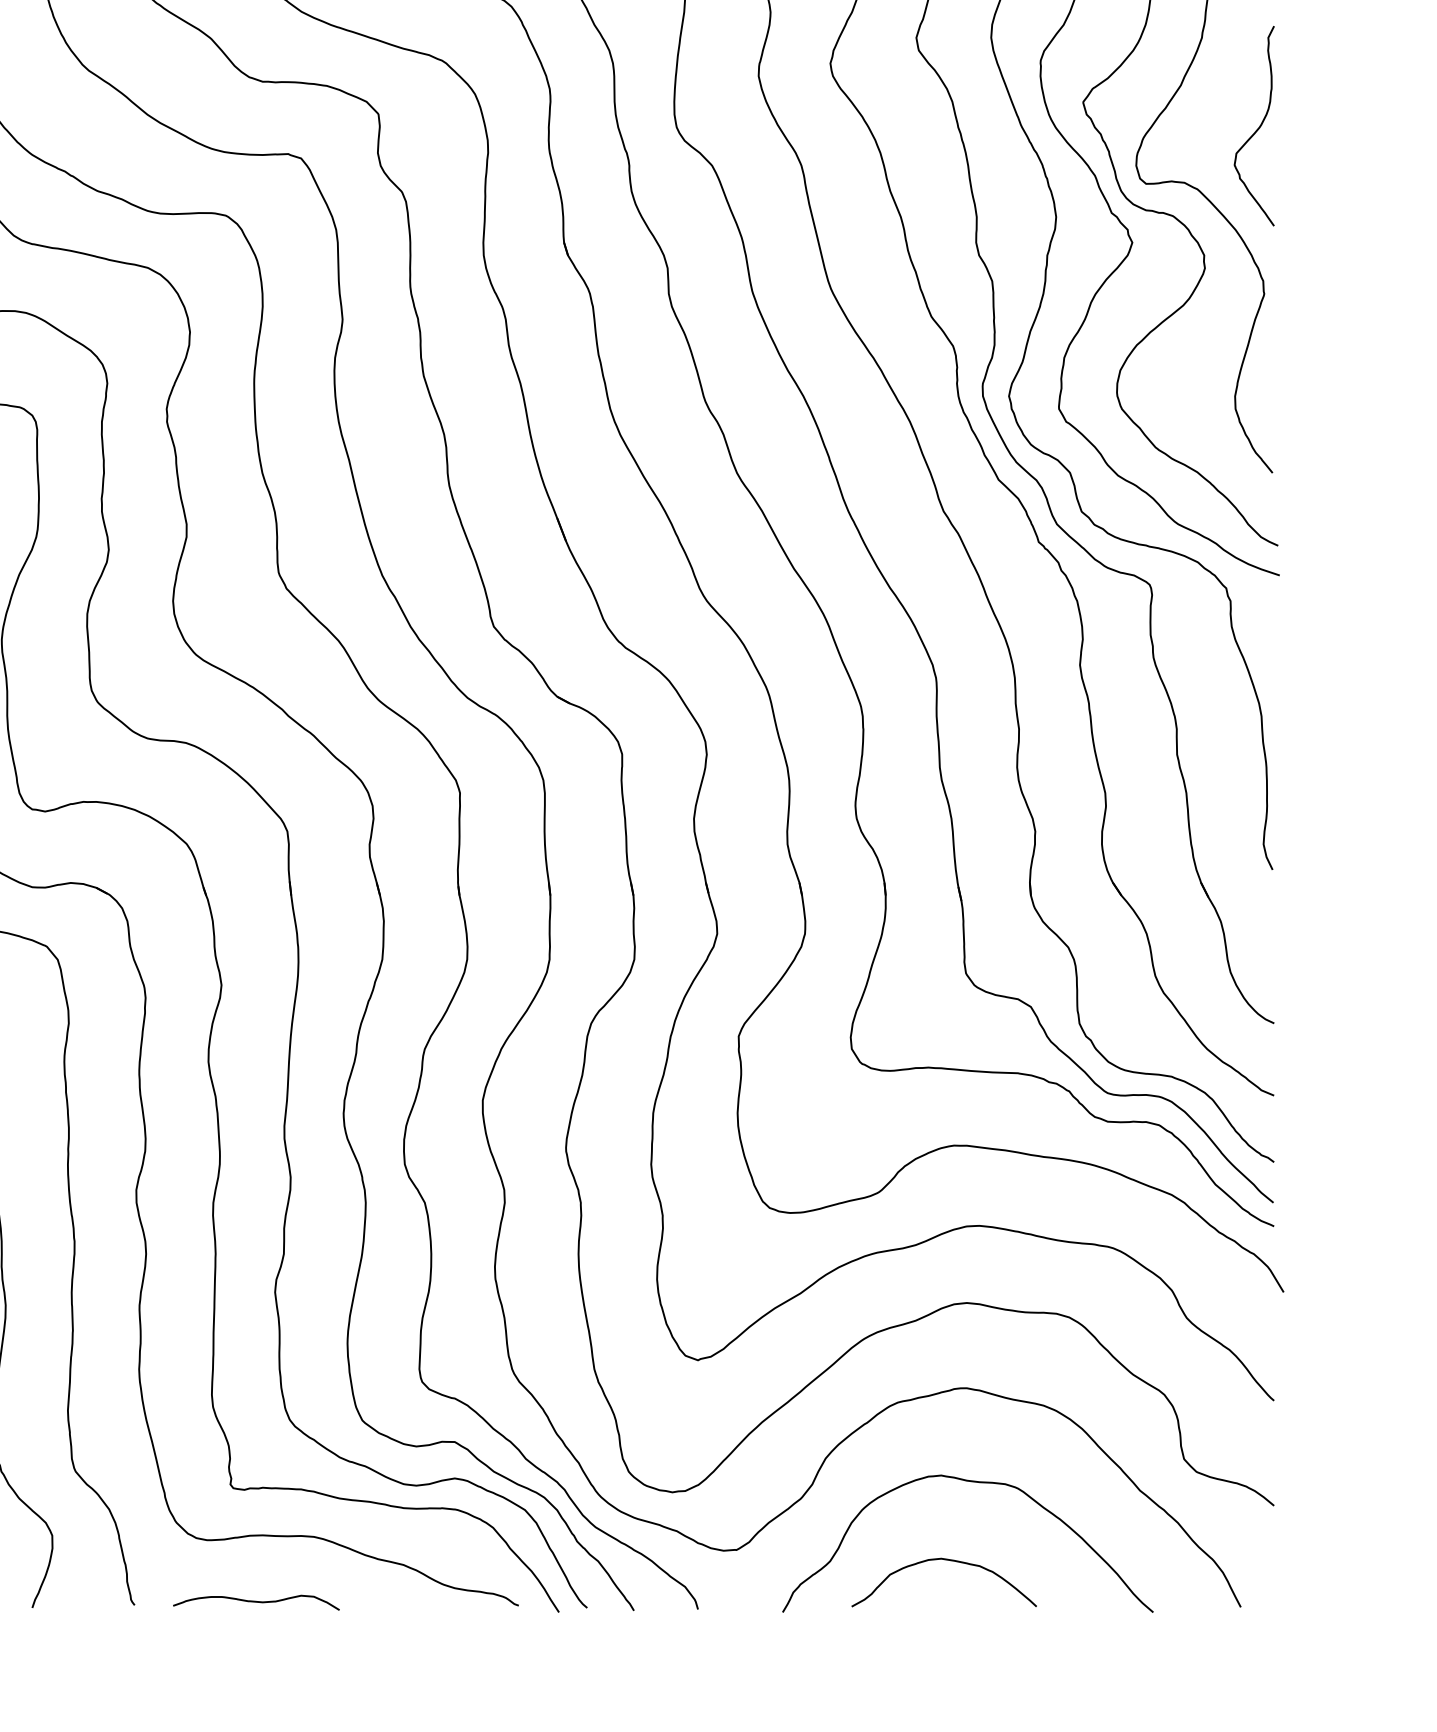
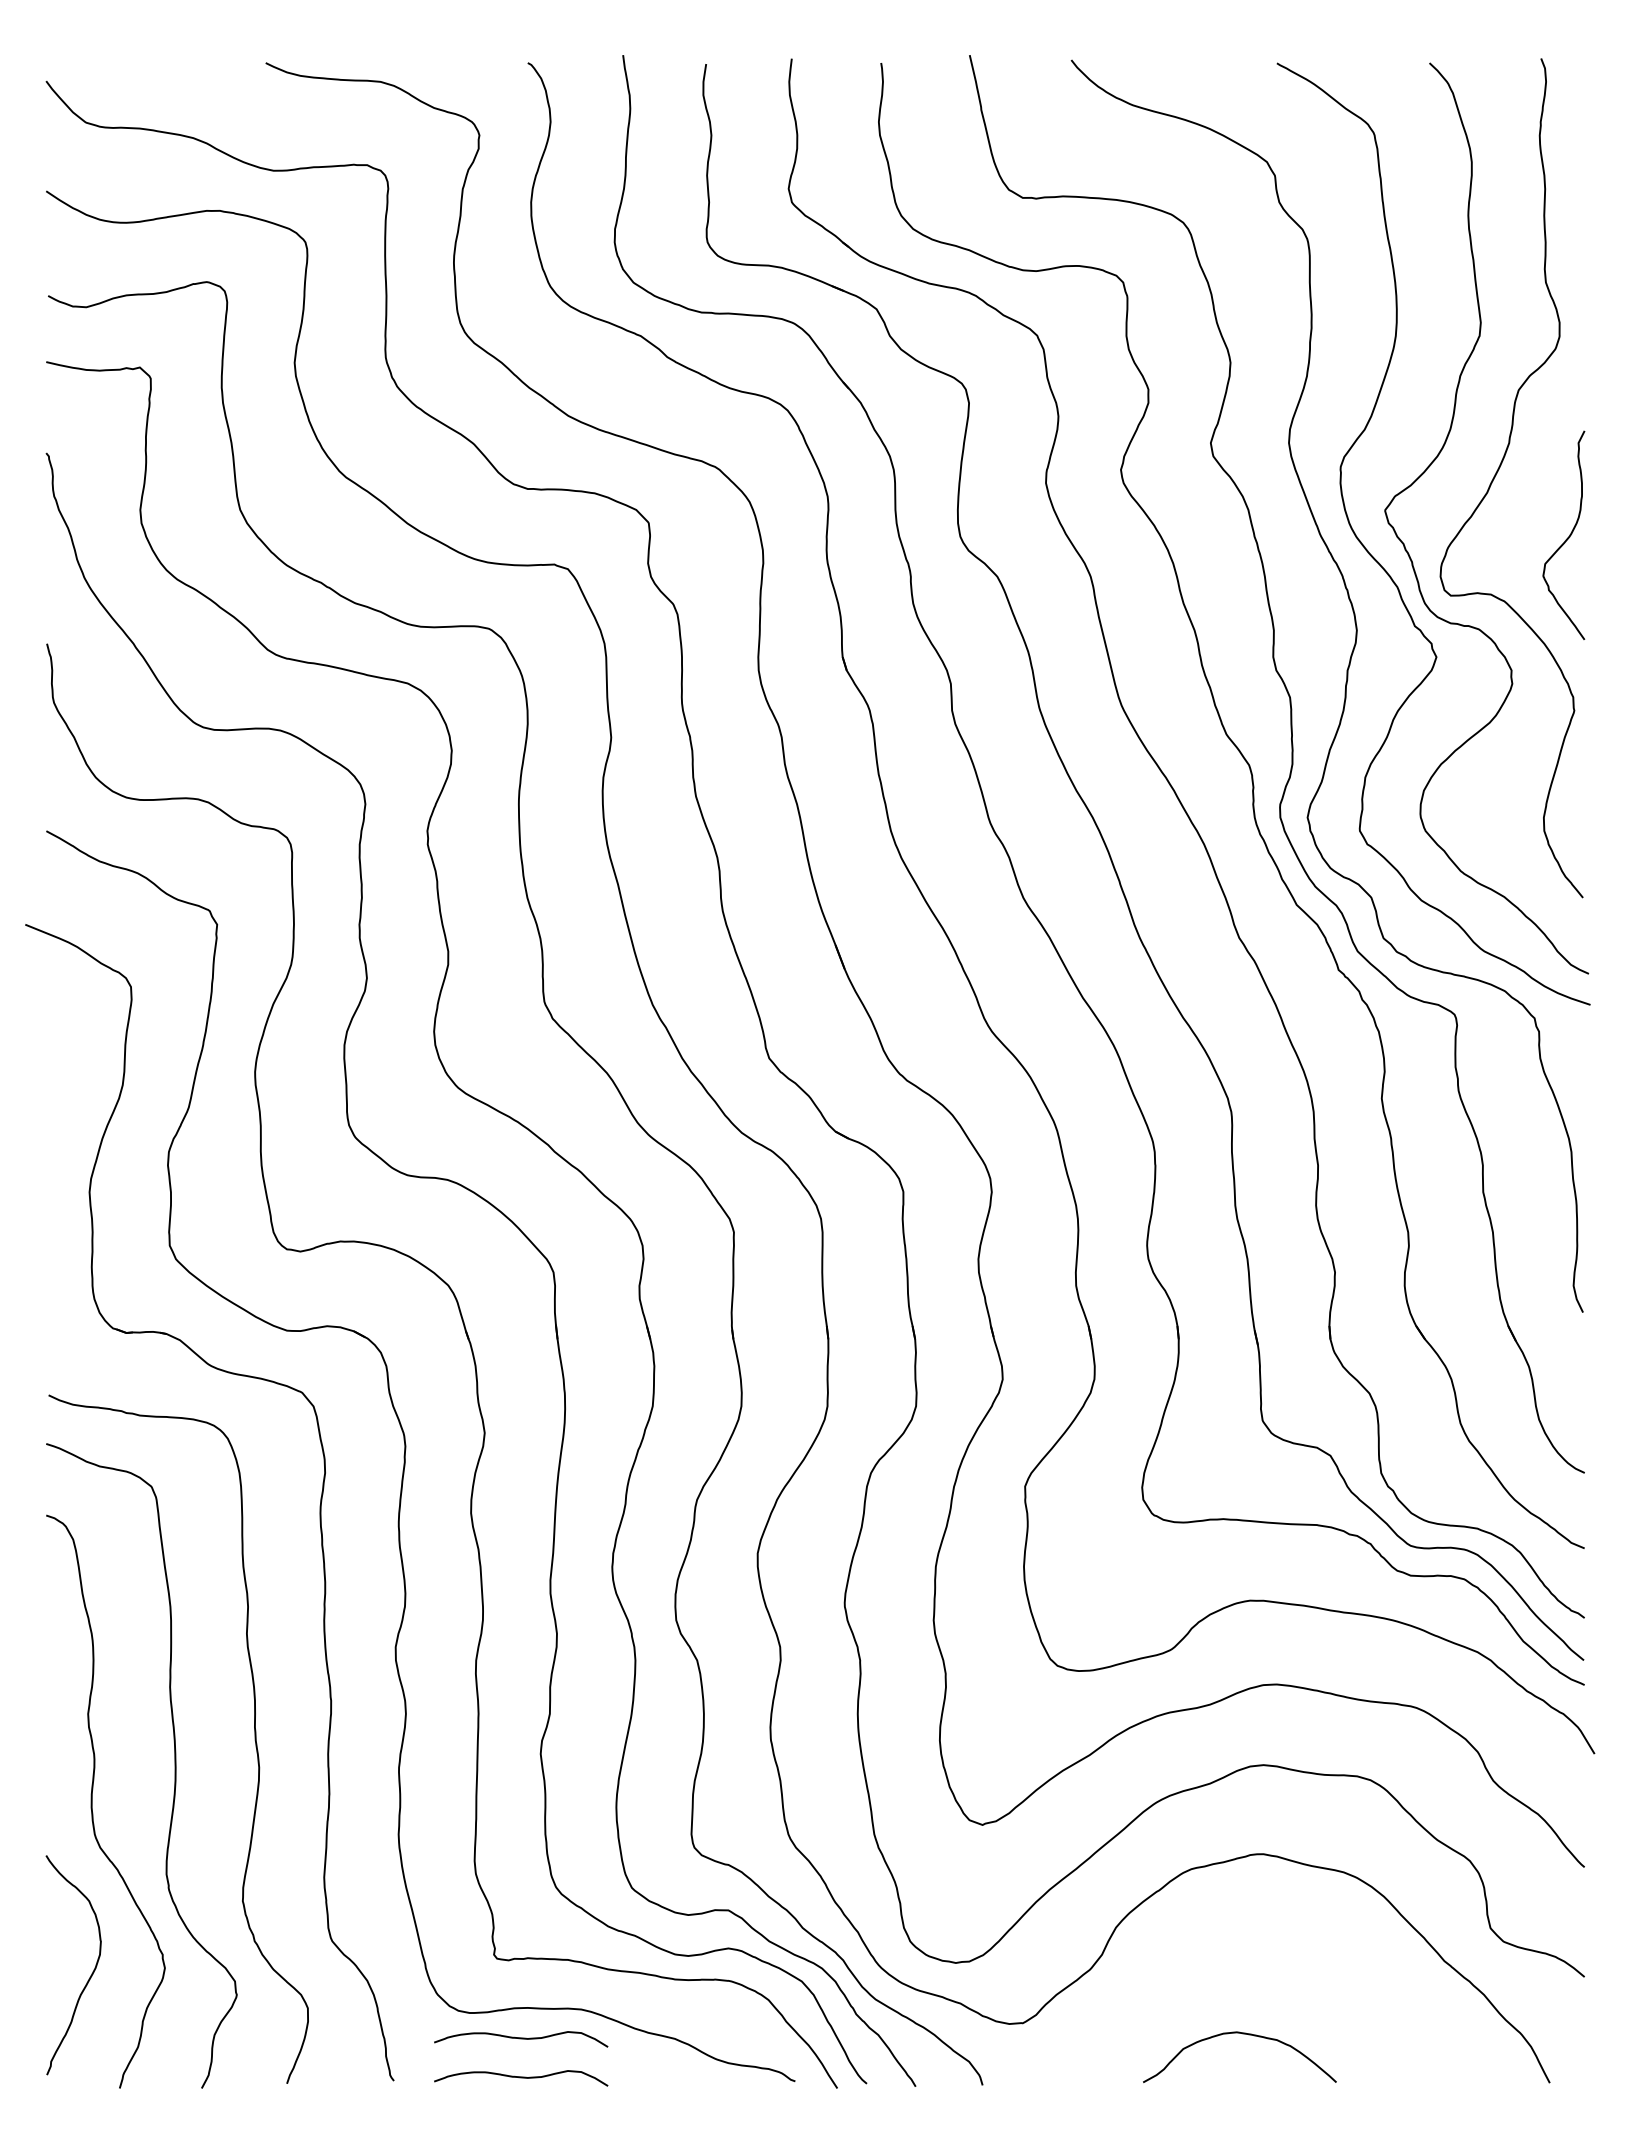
curve: (978, 1483) -> (1275, 1953), removed
curve: (256, 1565) -> (521, 2039), added

